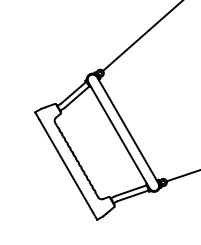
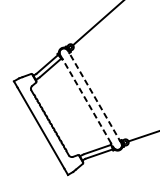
line: (127, 129) -> (94, 96), solid -> dashed
line: (119, 135) -> (87, 101), solid -> dashed

